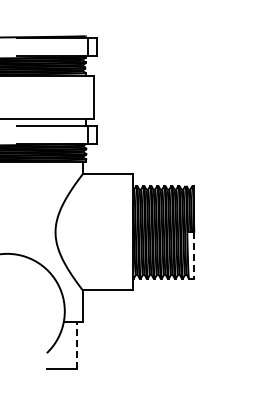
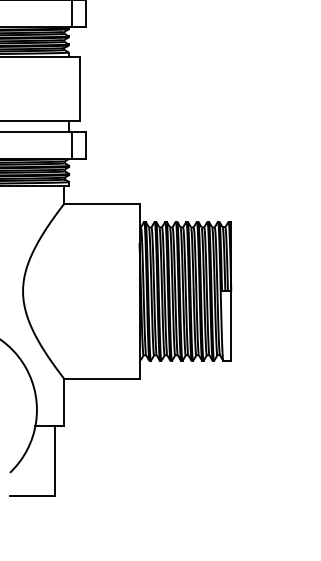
line: (194, 255) -> (231, 326), dashed -> solid
line: (76, 345) -> (54, 461), dashed -> solid

